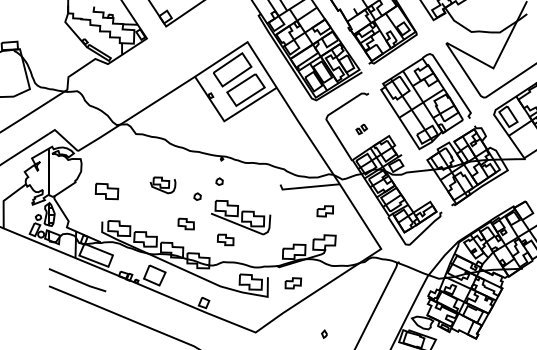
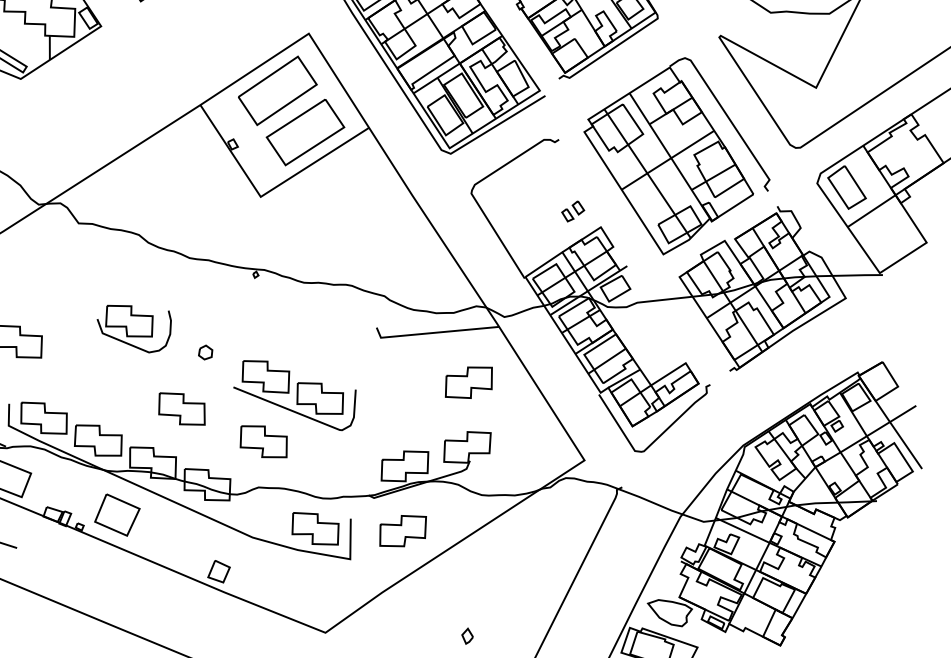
part: (361, 129) -> (572, 211), moved
part: (219, 181) -> (250, 321), removed
part: (162, 185) -> (133, 329), size x1.43
part: (325, 211) -> (469, 383), size x1.43
part: (186, 223) -> (182, 407), size x1.43
part: (225, 239) -> (263, 440), size x1.43
part: (293, 283) -> (403, 531), size x1.43

